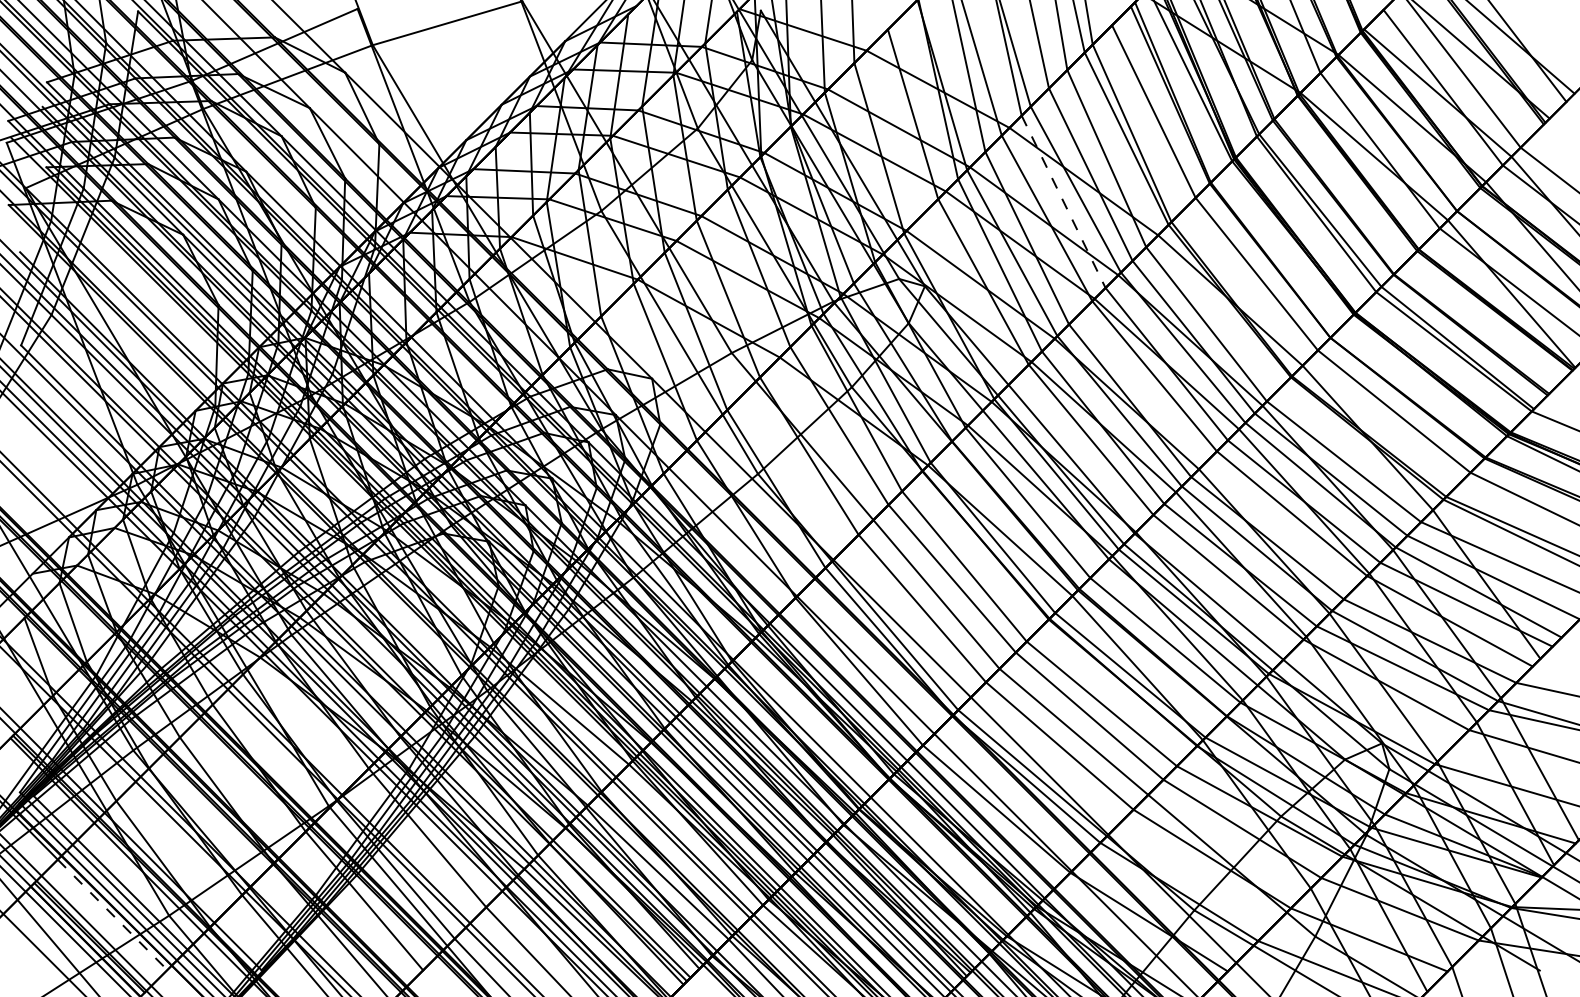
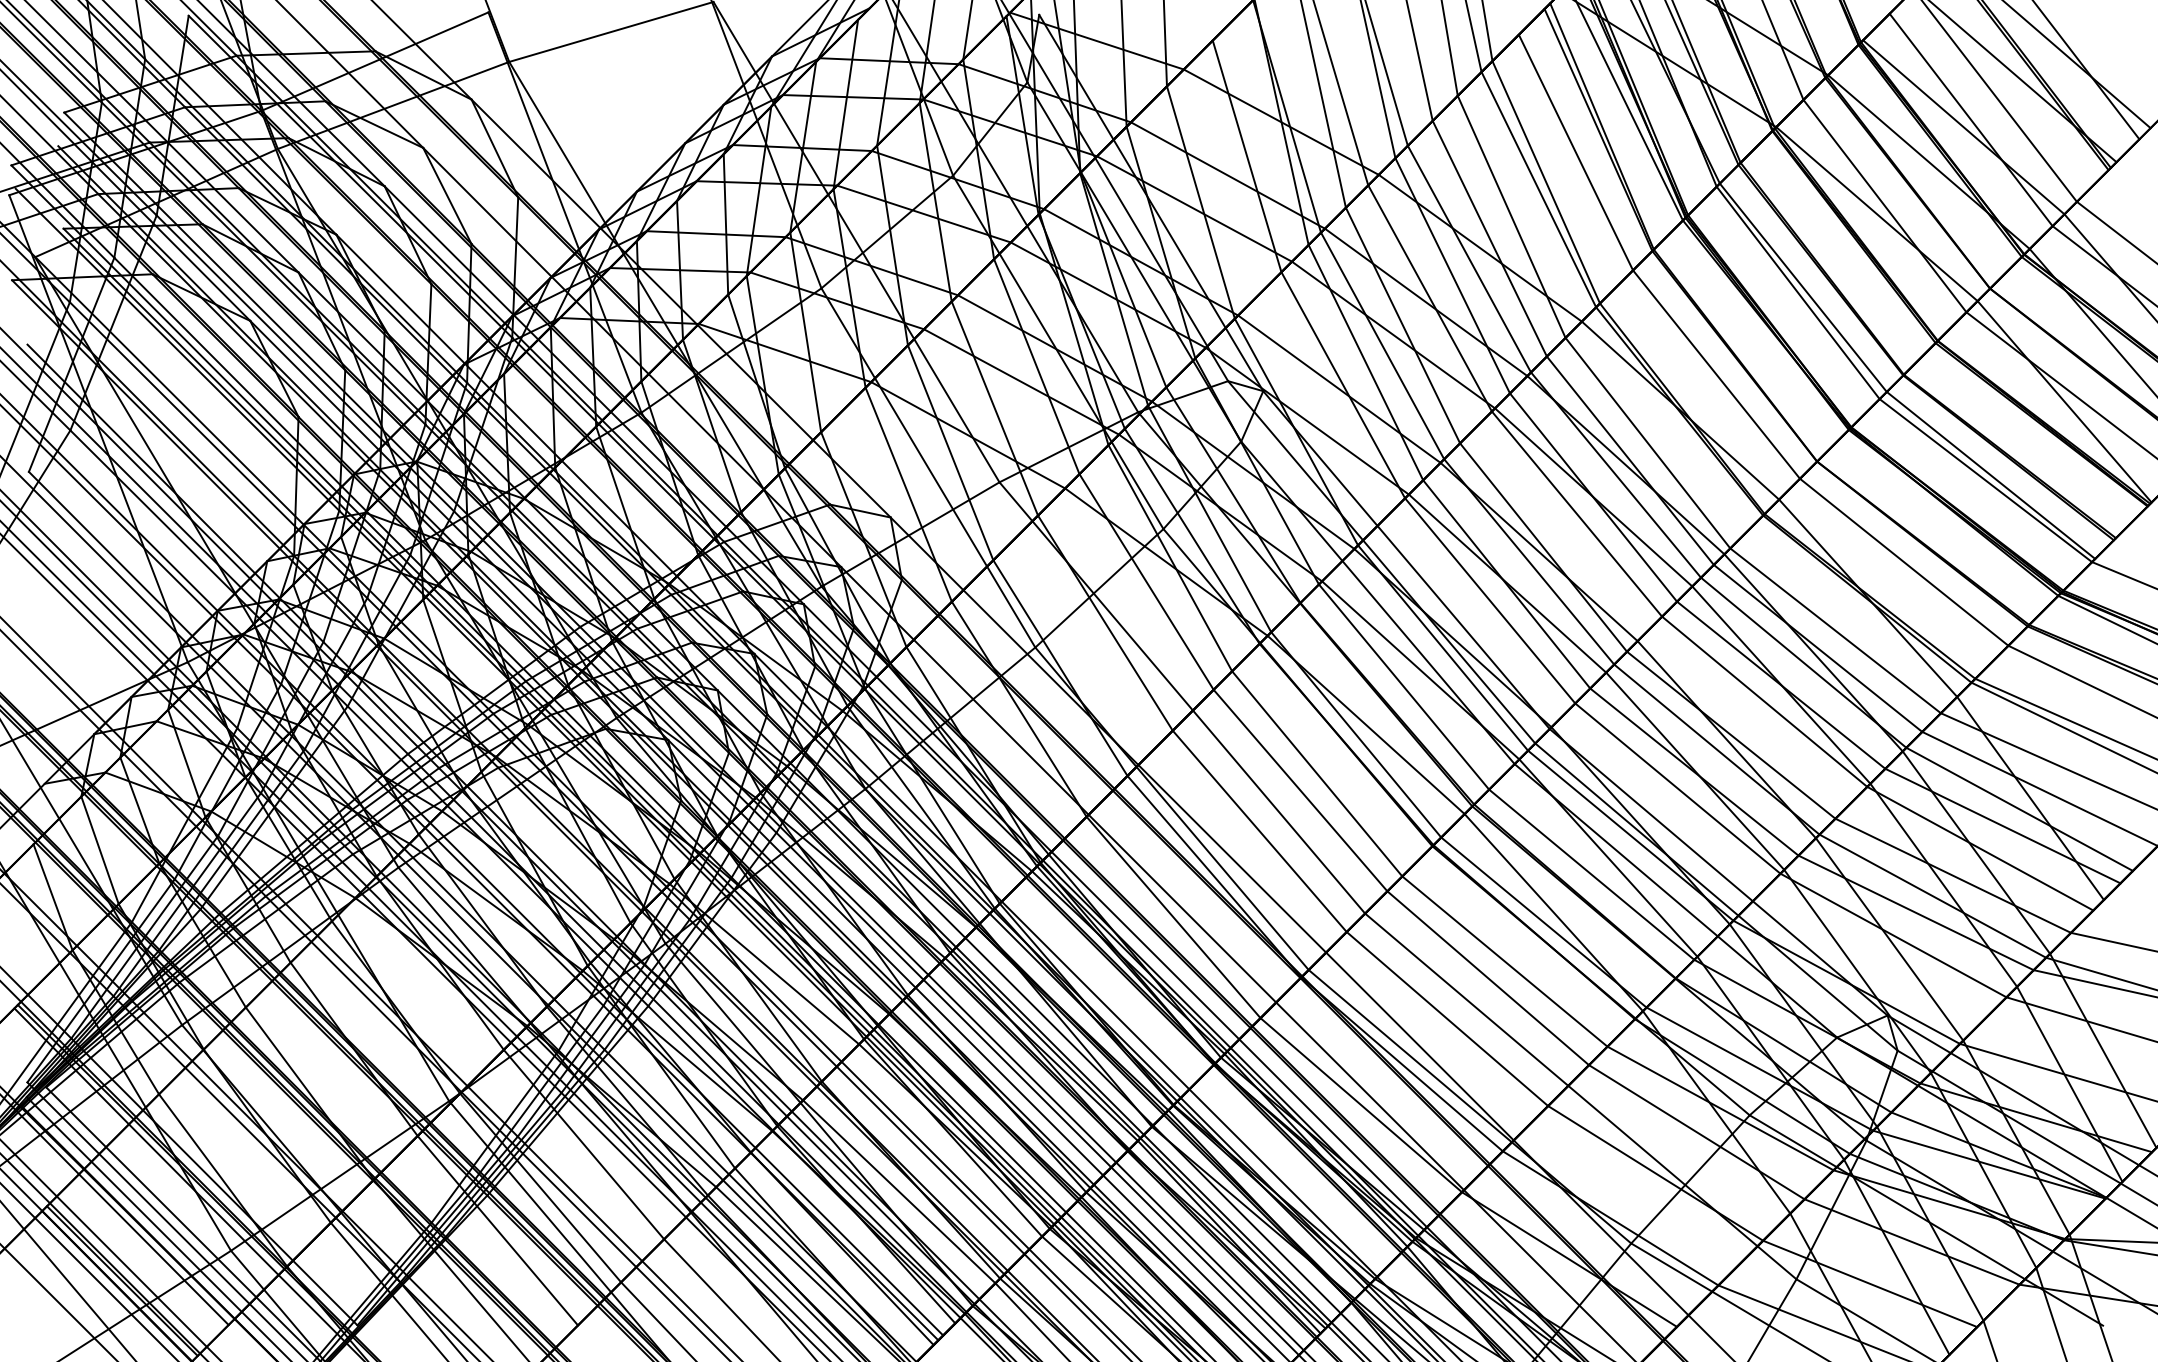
line: (1063, 201) -> (1452, 275), dashed -> solid
line: (113, 915) -> (154, 1250), dashed -> solid

